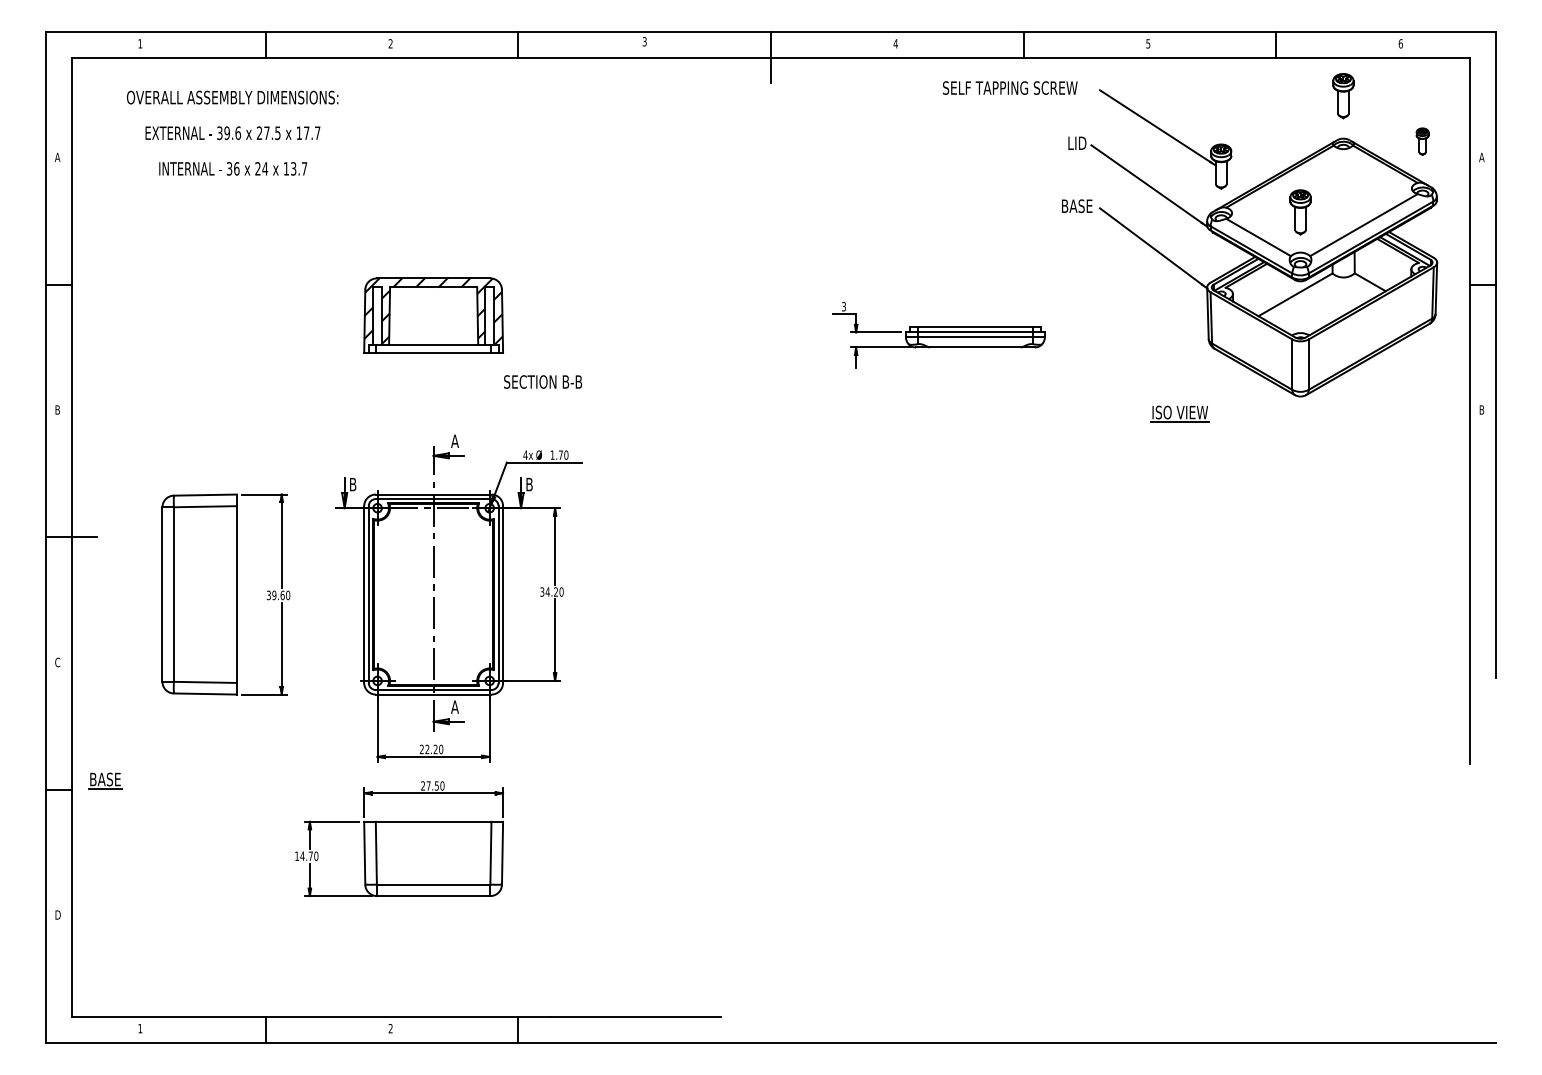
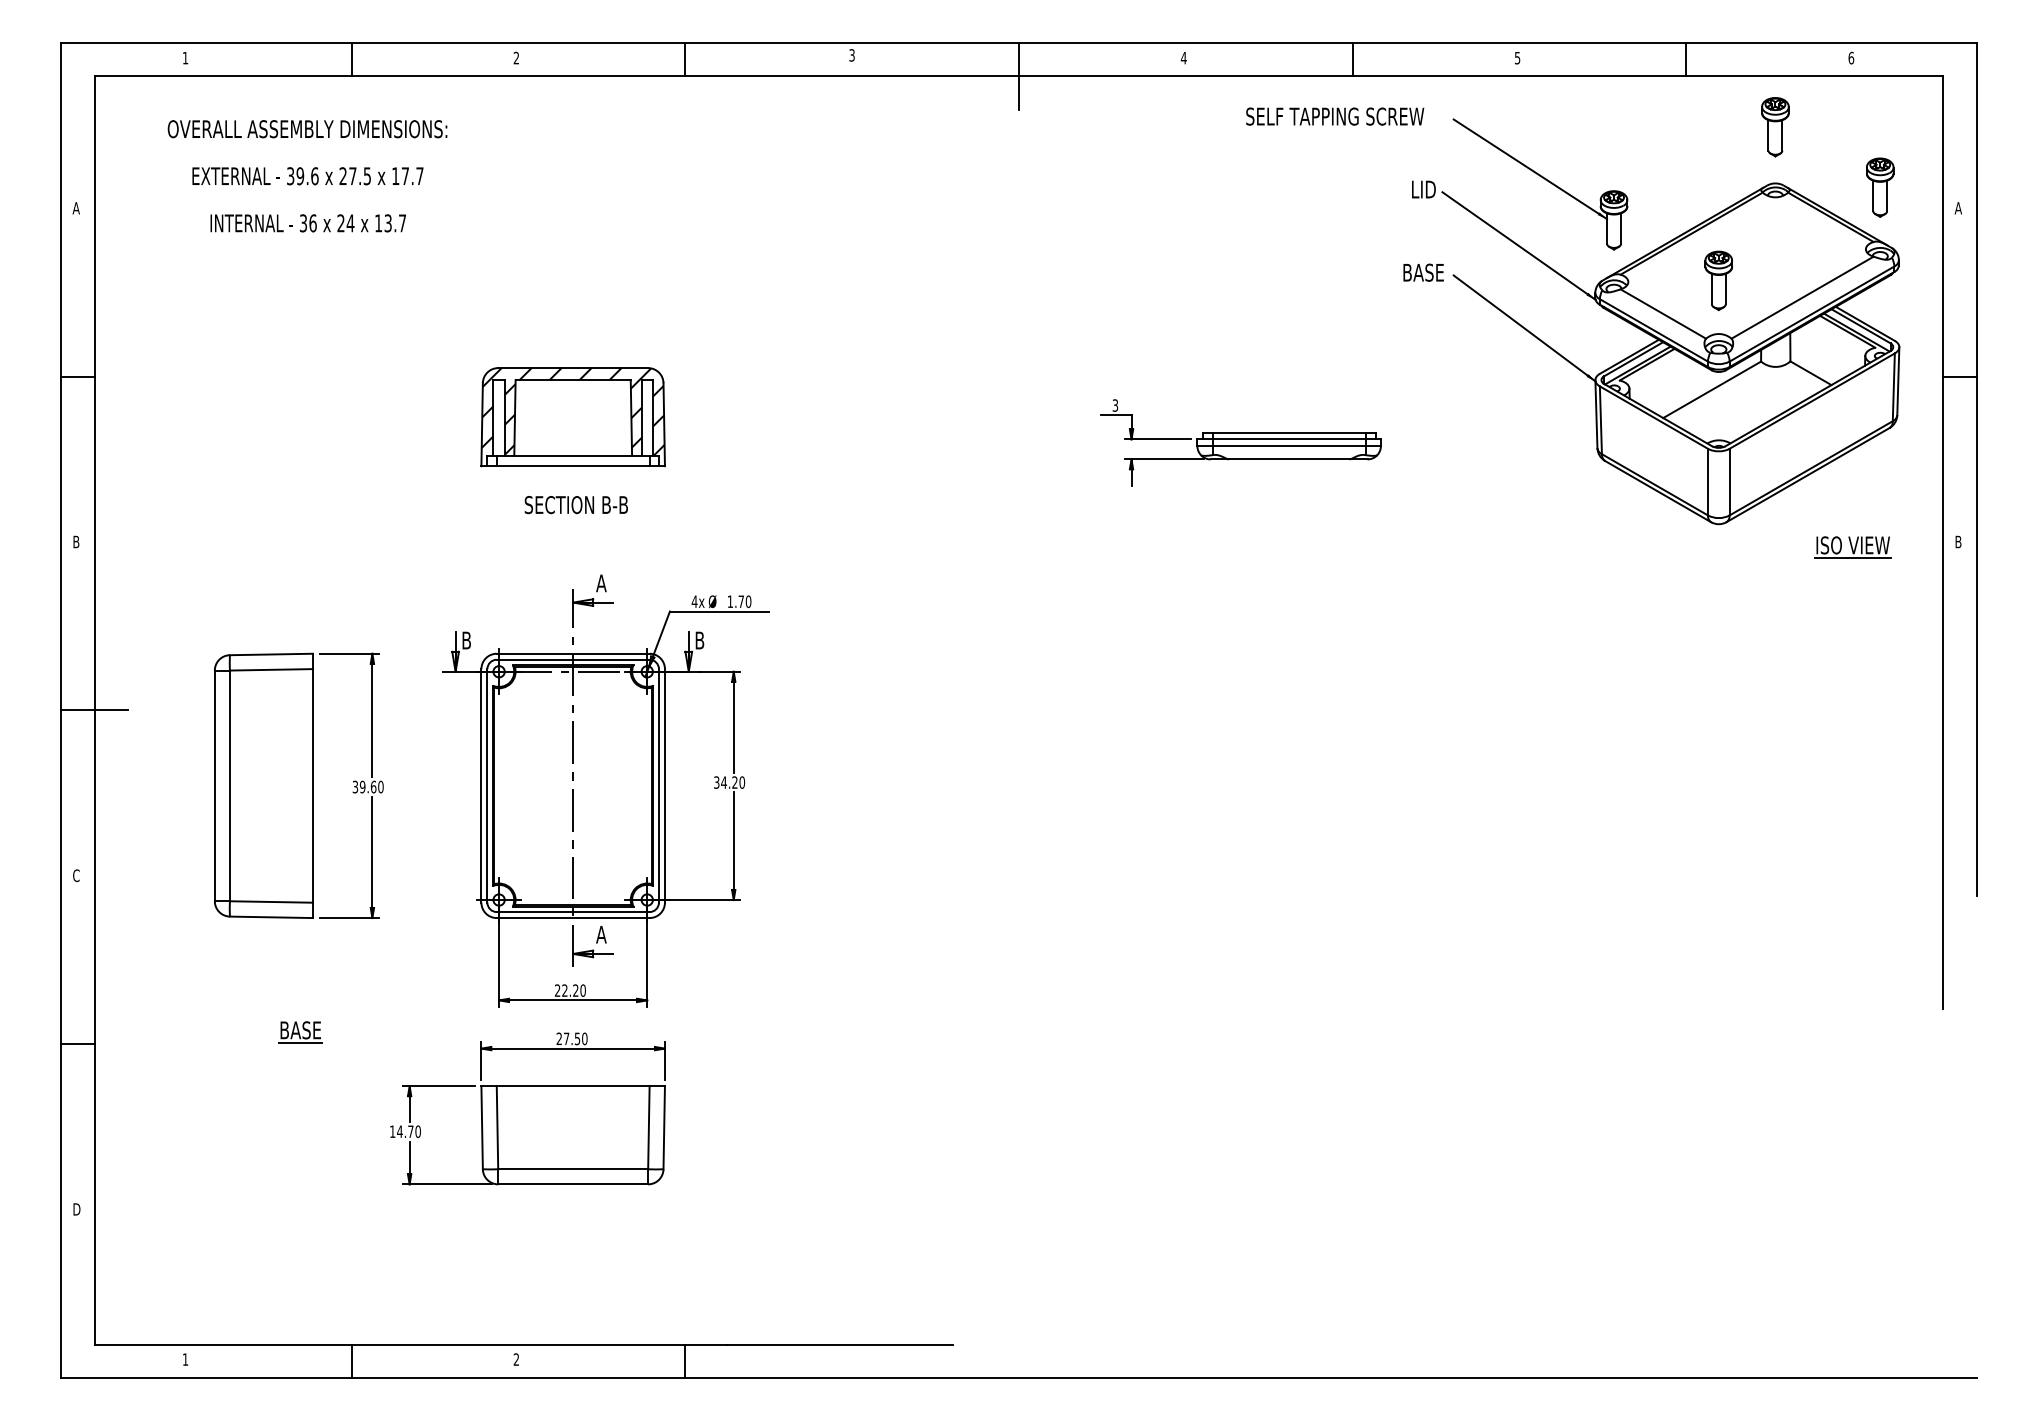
part: (1422, 141) -> (1879, 187), size x1.67
text: (543, 381) -> (576, 504), moved
part: (1179, 413) -> (1852, 546), moved
part: (105, 780) -> (300, 1031), moved

